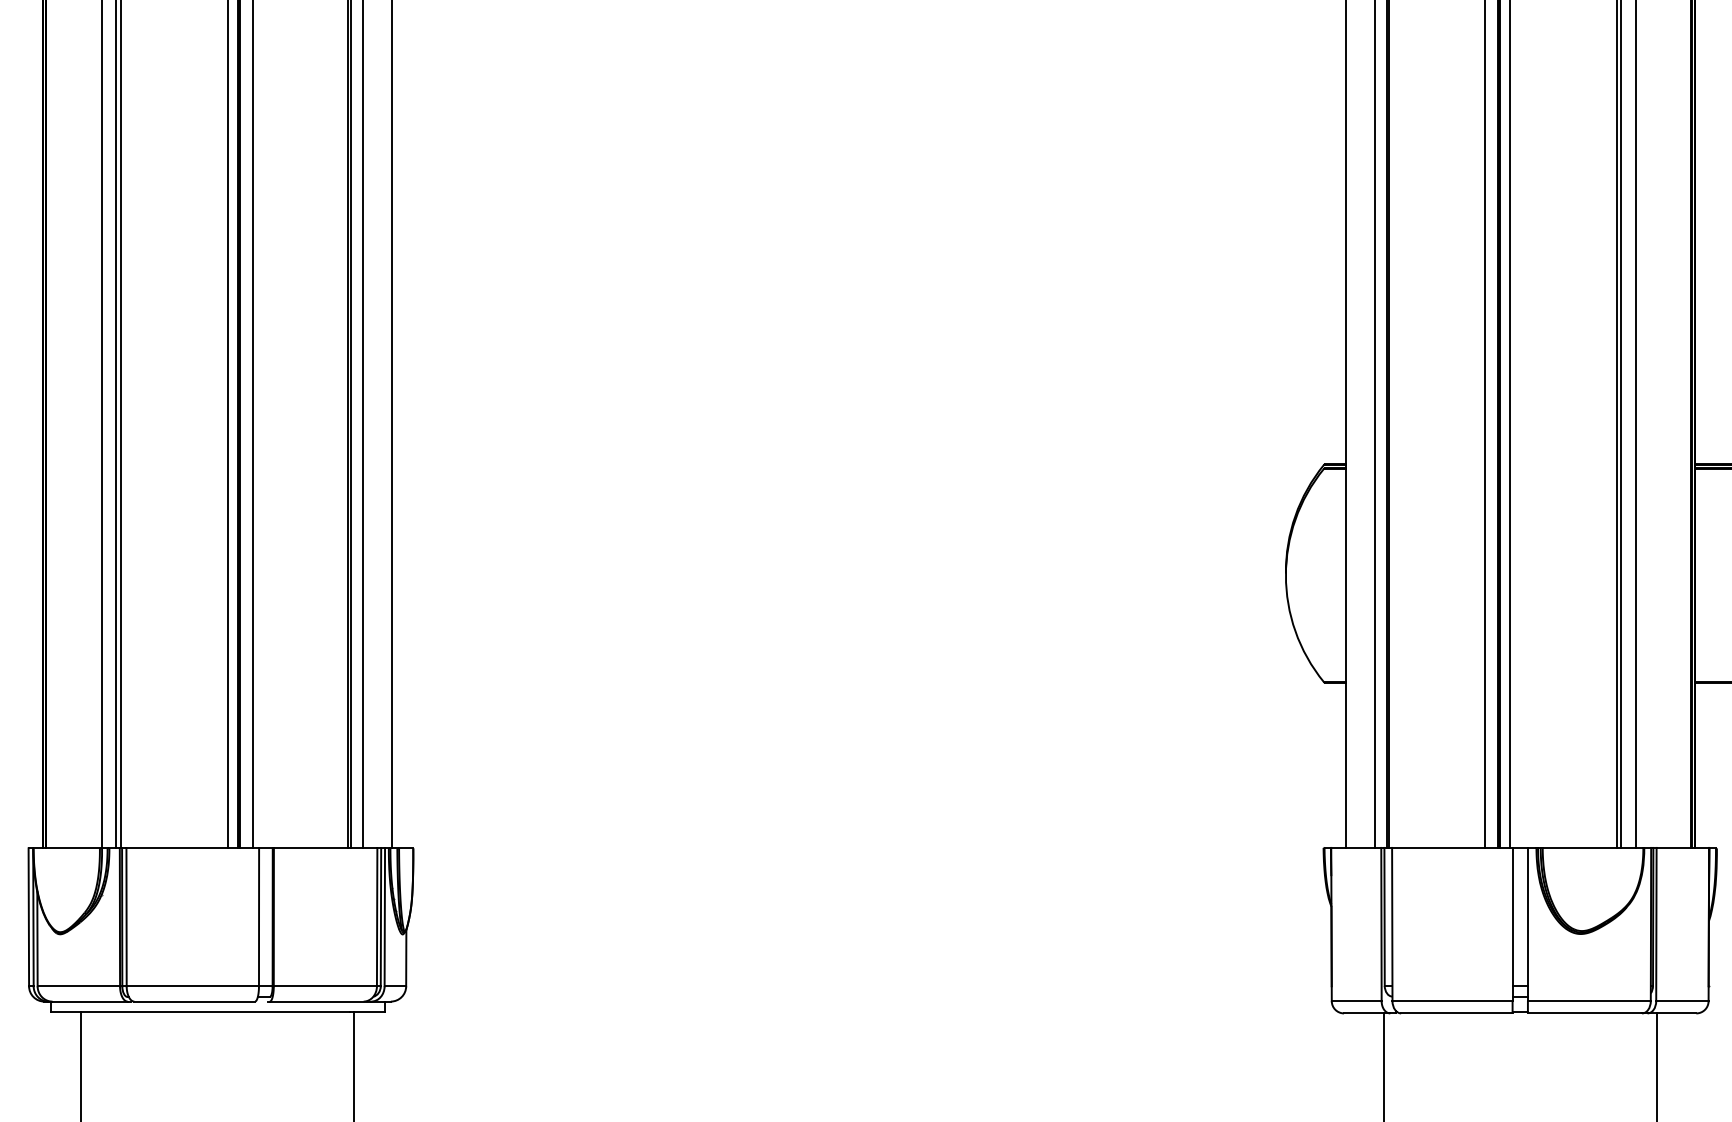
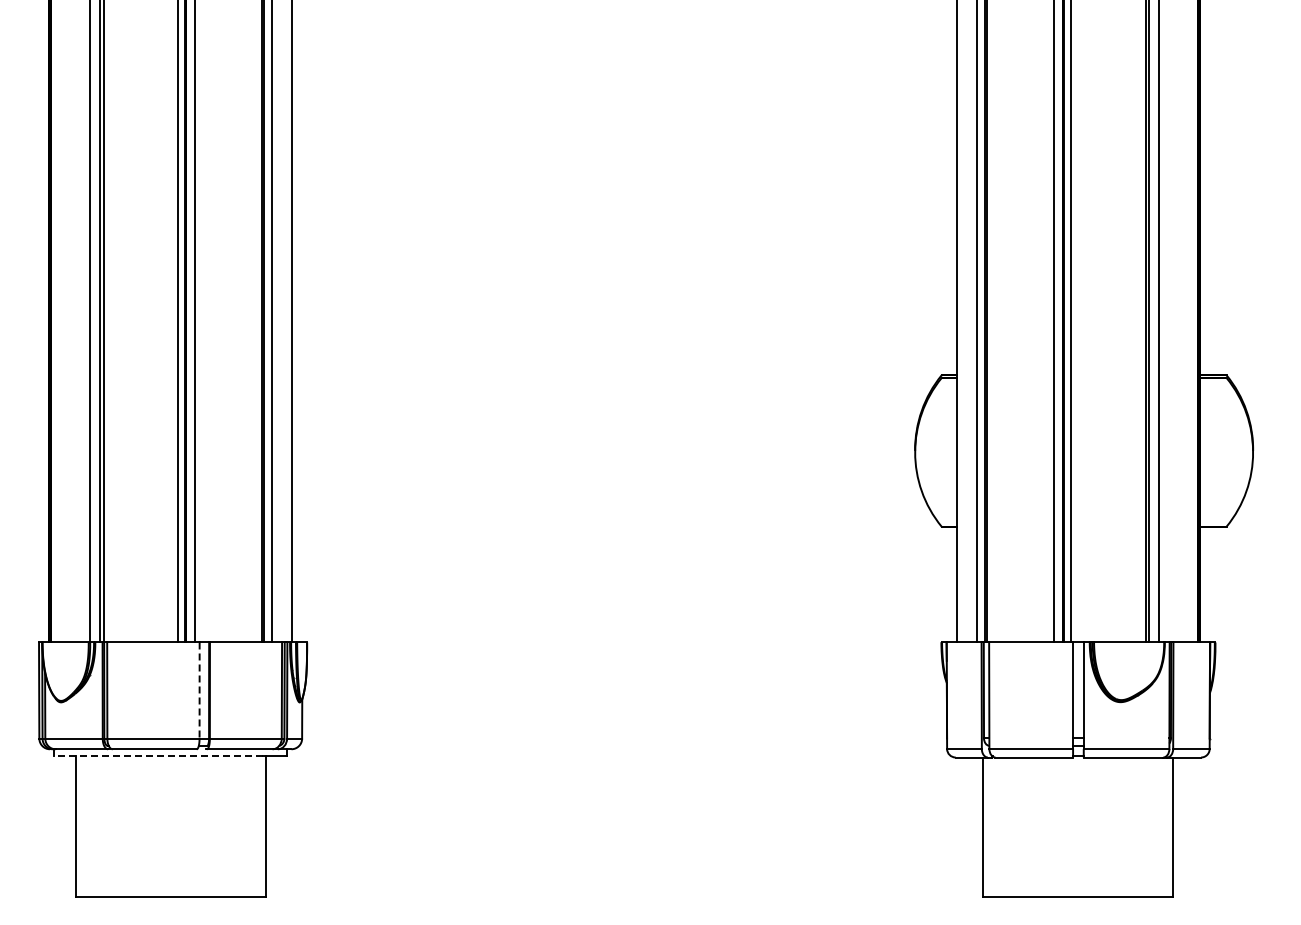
line: (258, 918) -> (199, 691), solid -> dashed
line: (200, 1011) -> (158, 756), solid -> dashed

